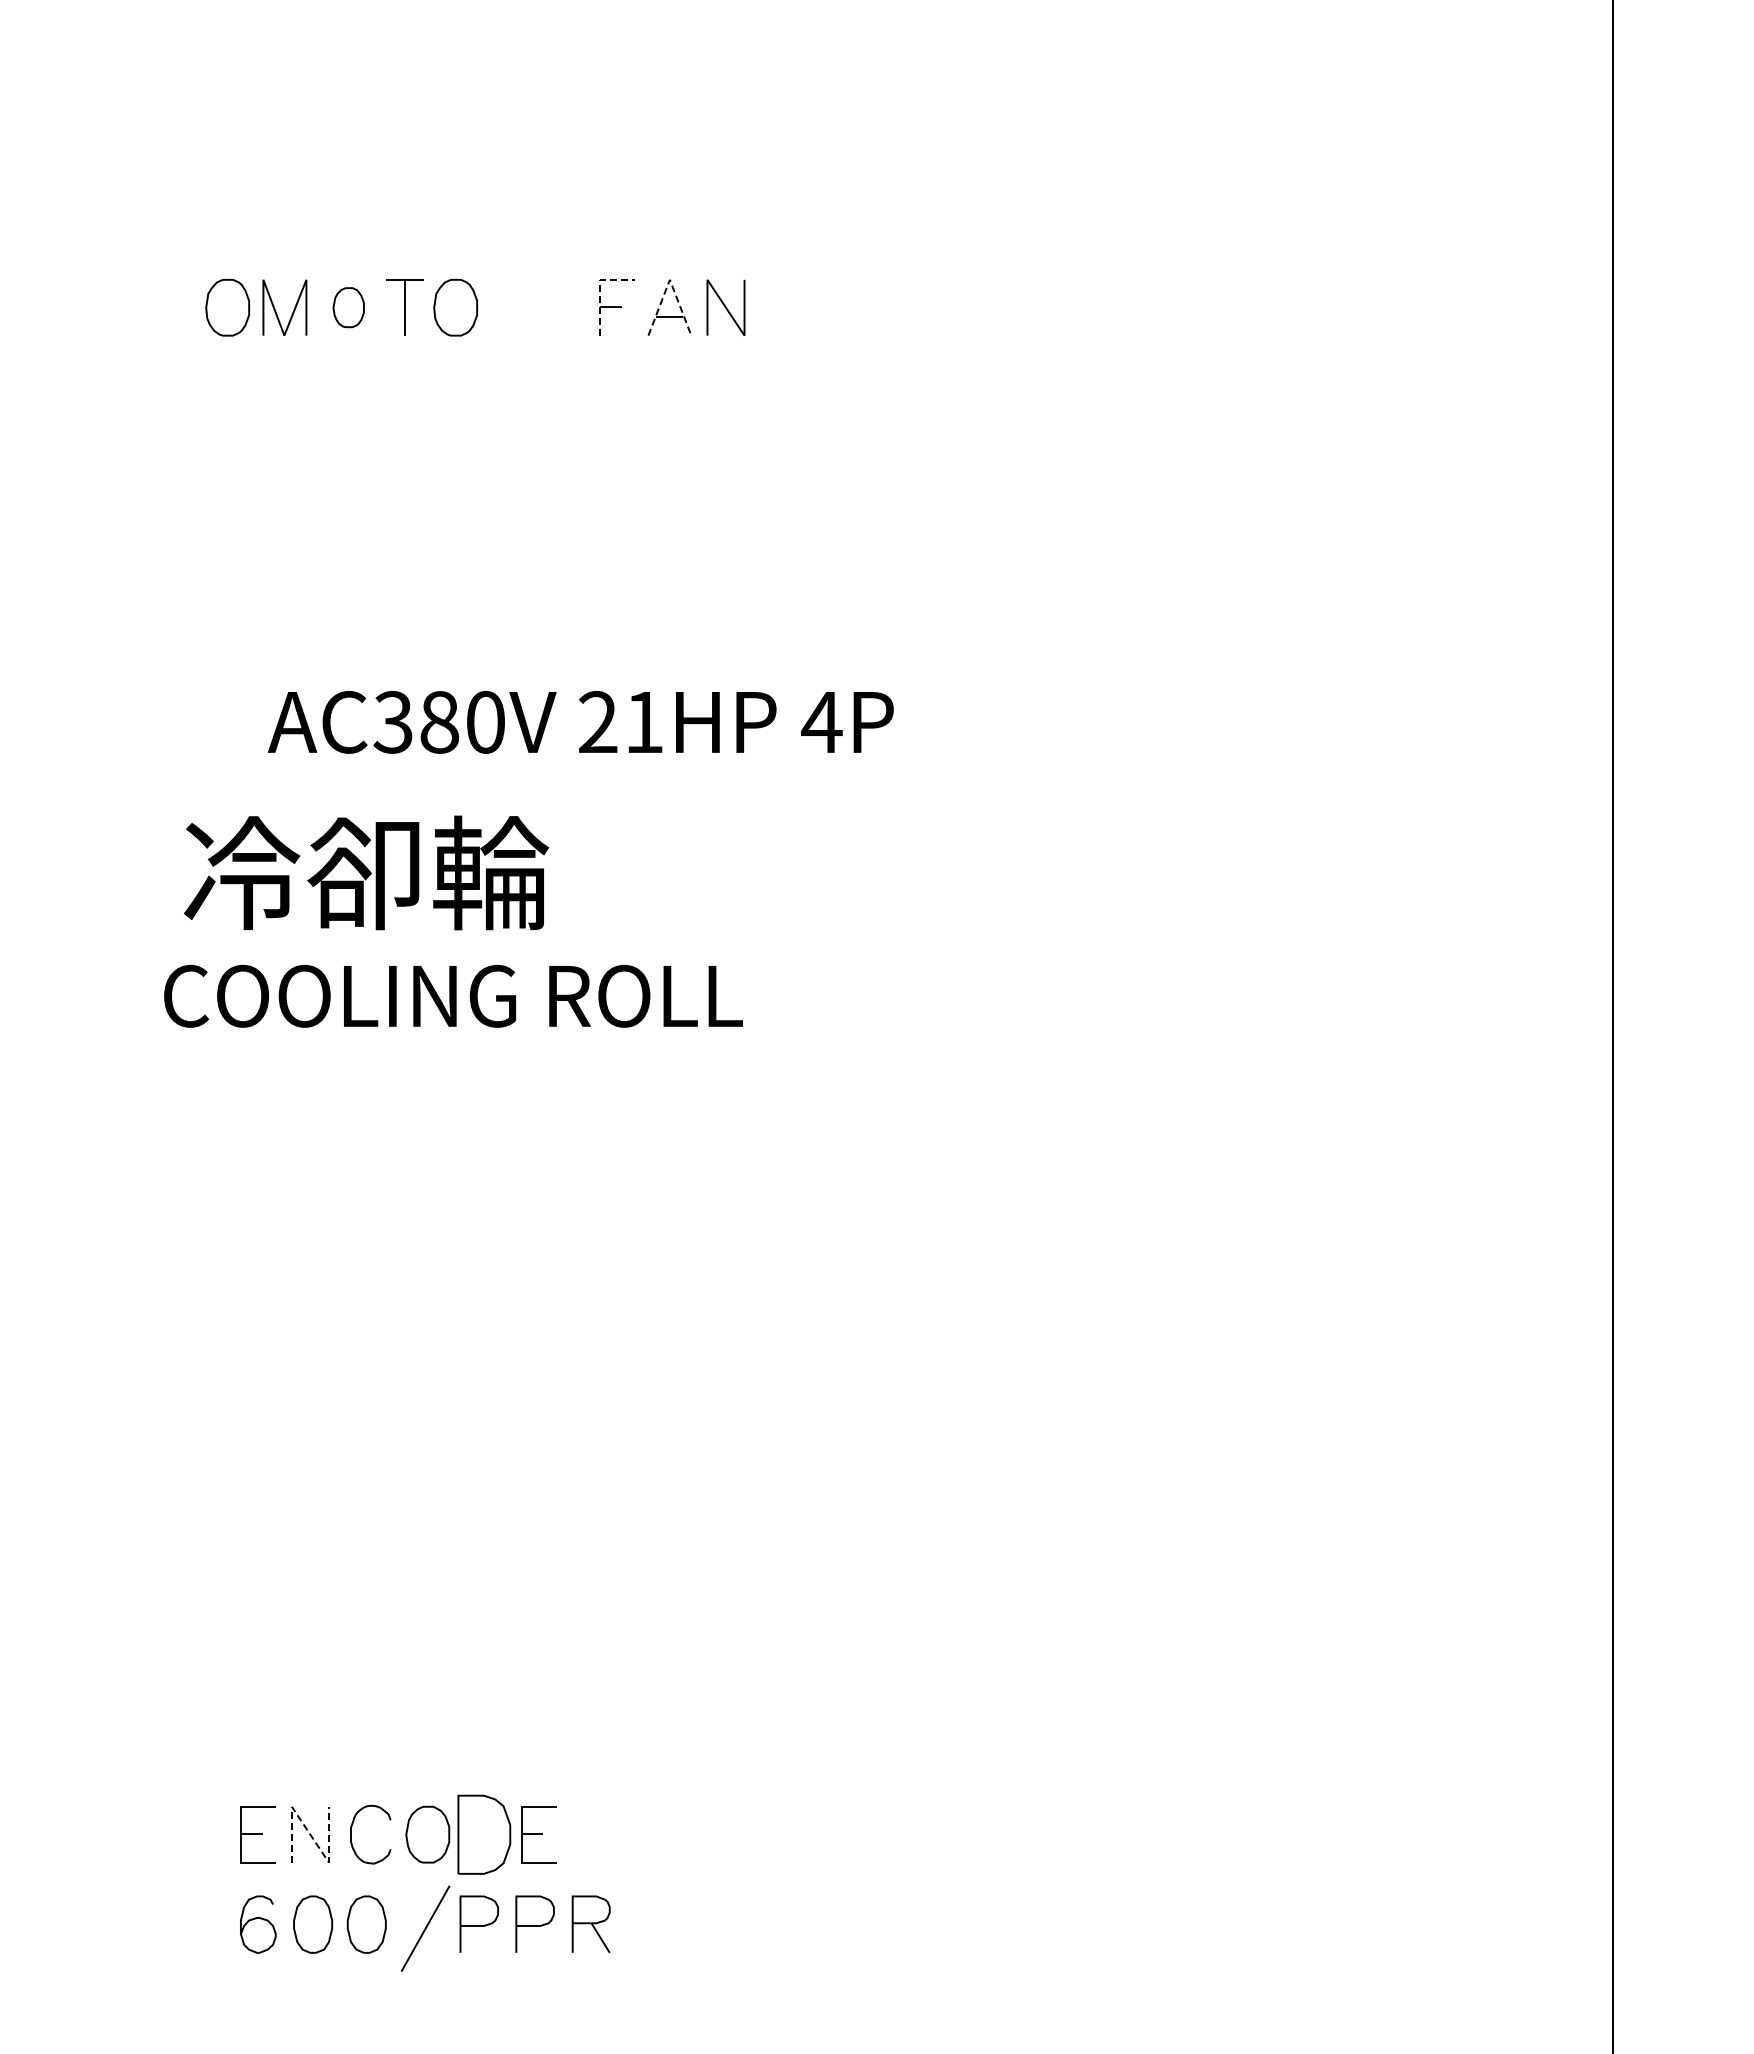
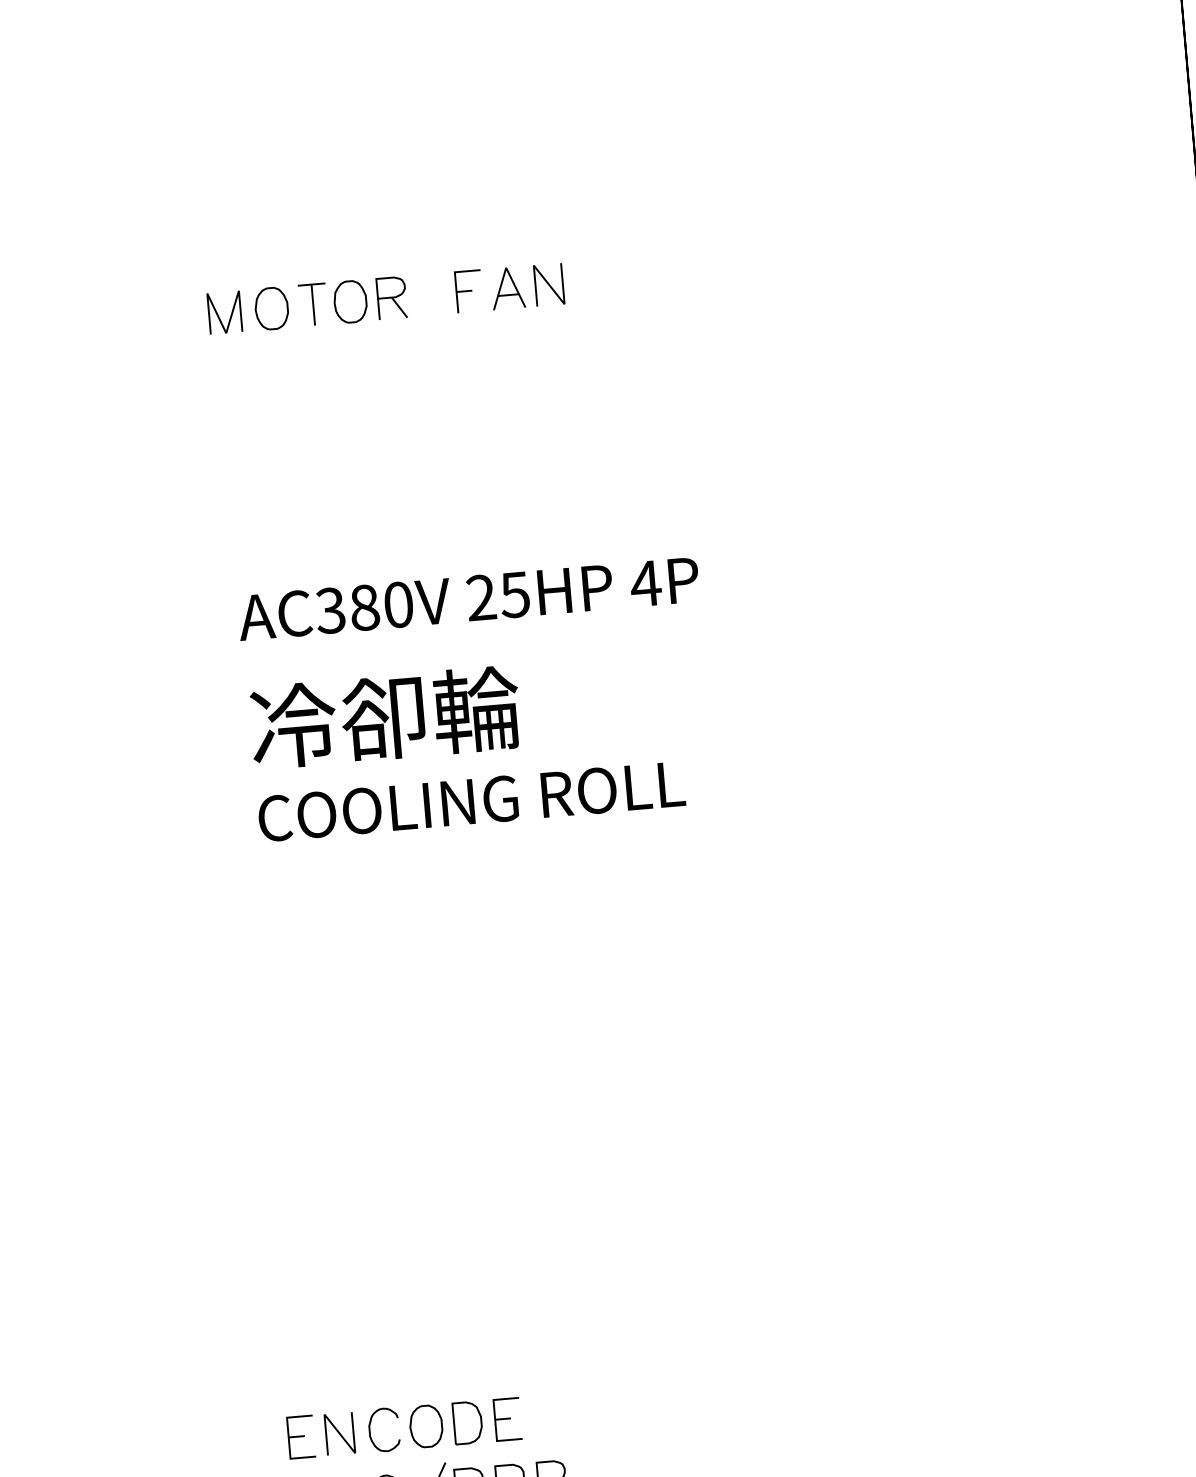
line: (669, 279) -> (505, 267), dashed -> solid
line: (600, 289) -> (455, 279), dashed -> solid
part: (511, 306) -> (391, 297), added
part: (227, 307) -> (182, 316), removed
part: (348, 307) -> (271, 308), size x1.43
text: (643, 722) -> (514, 595), 21HP -> 25HP
text: (366, 872) -> (385, 717), moved
text: (453, 995) -> (471, 800), moved
part: (484, 1834) -> (467, 1422), size x0.71
line: (310, 1835) -> (339, 1434), dashed -> solid

